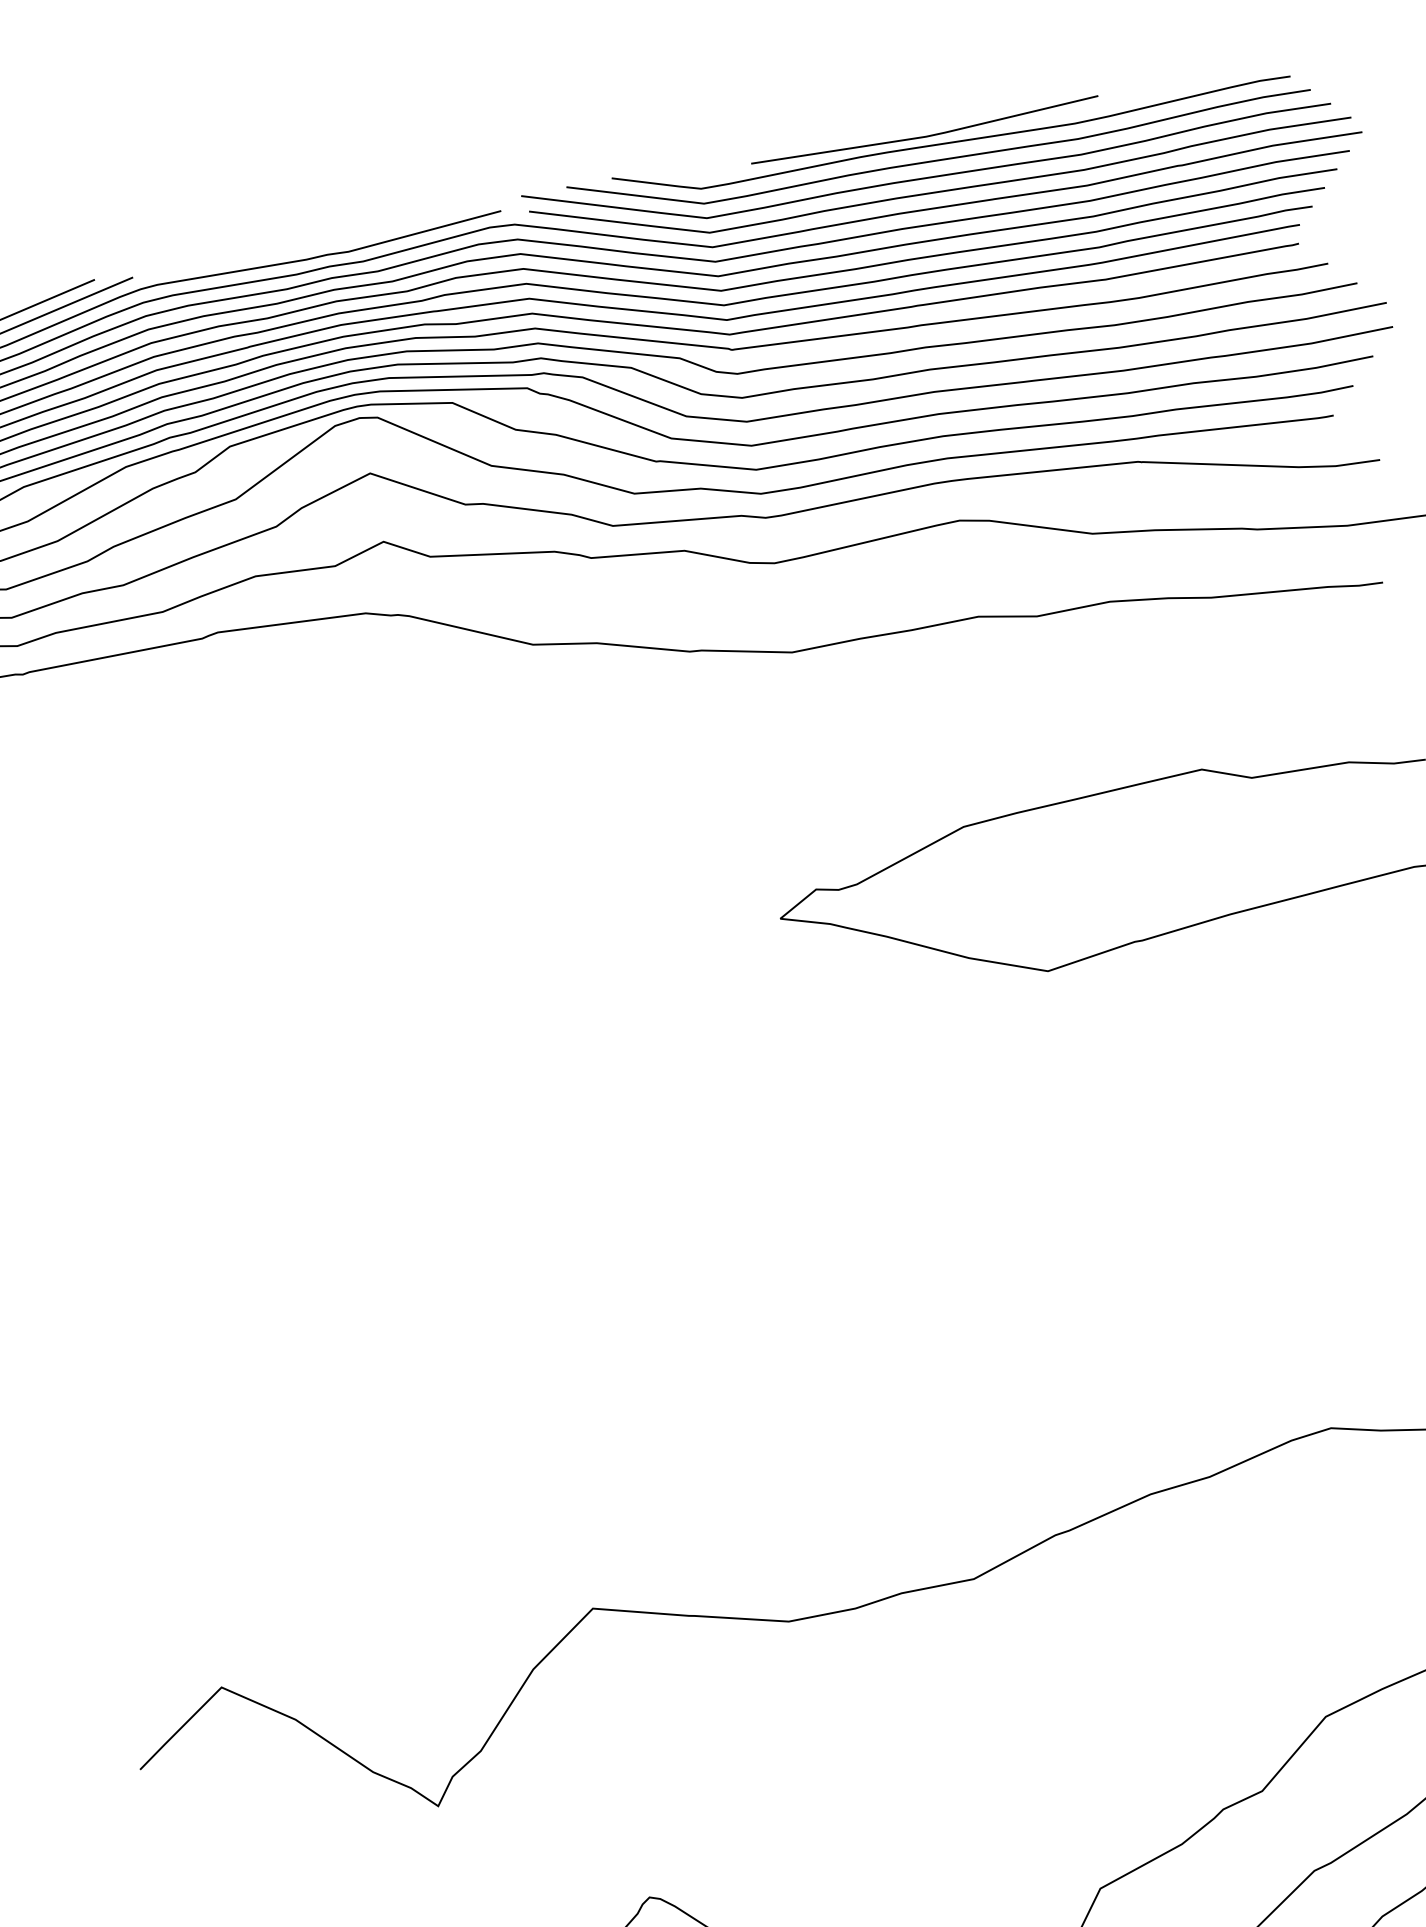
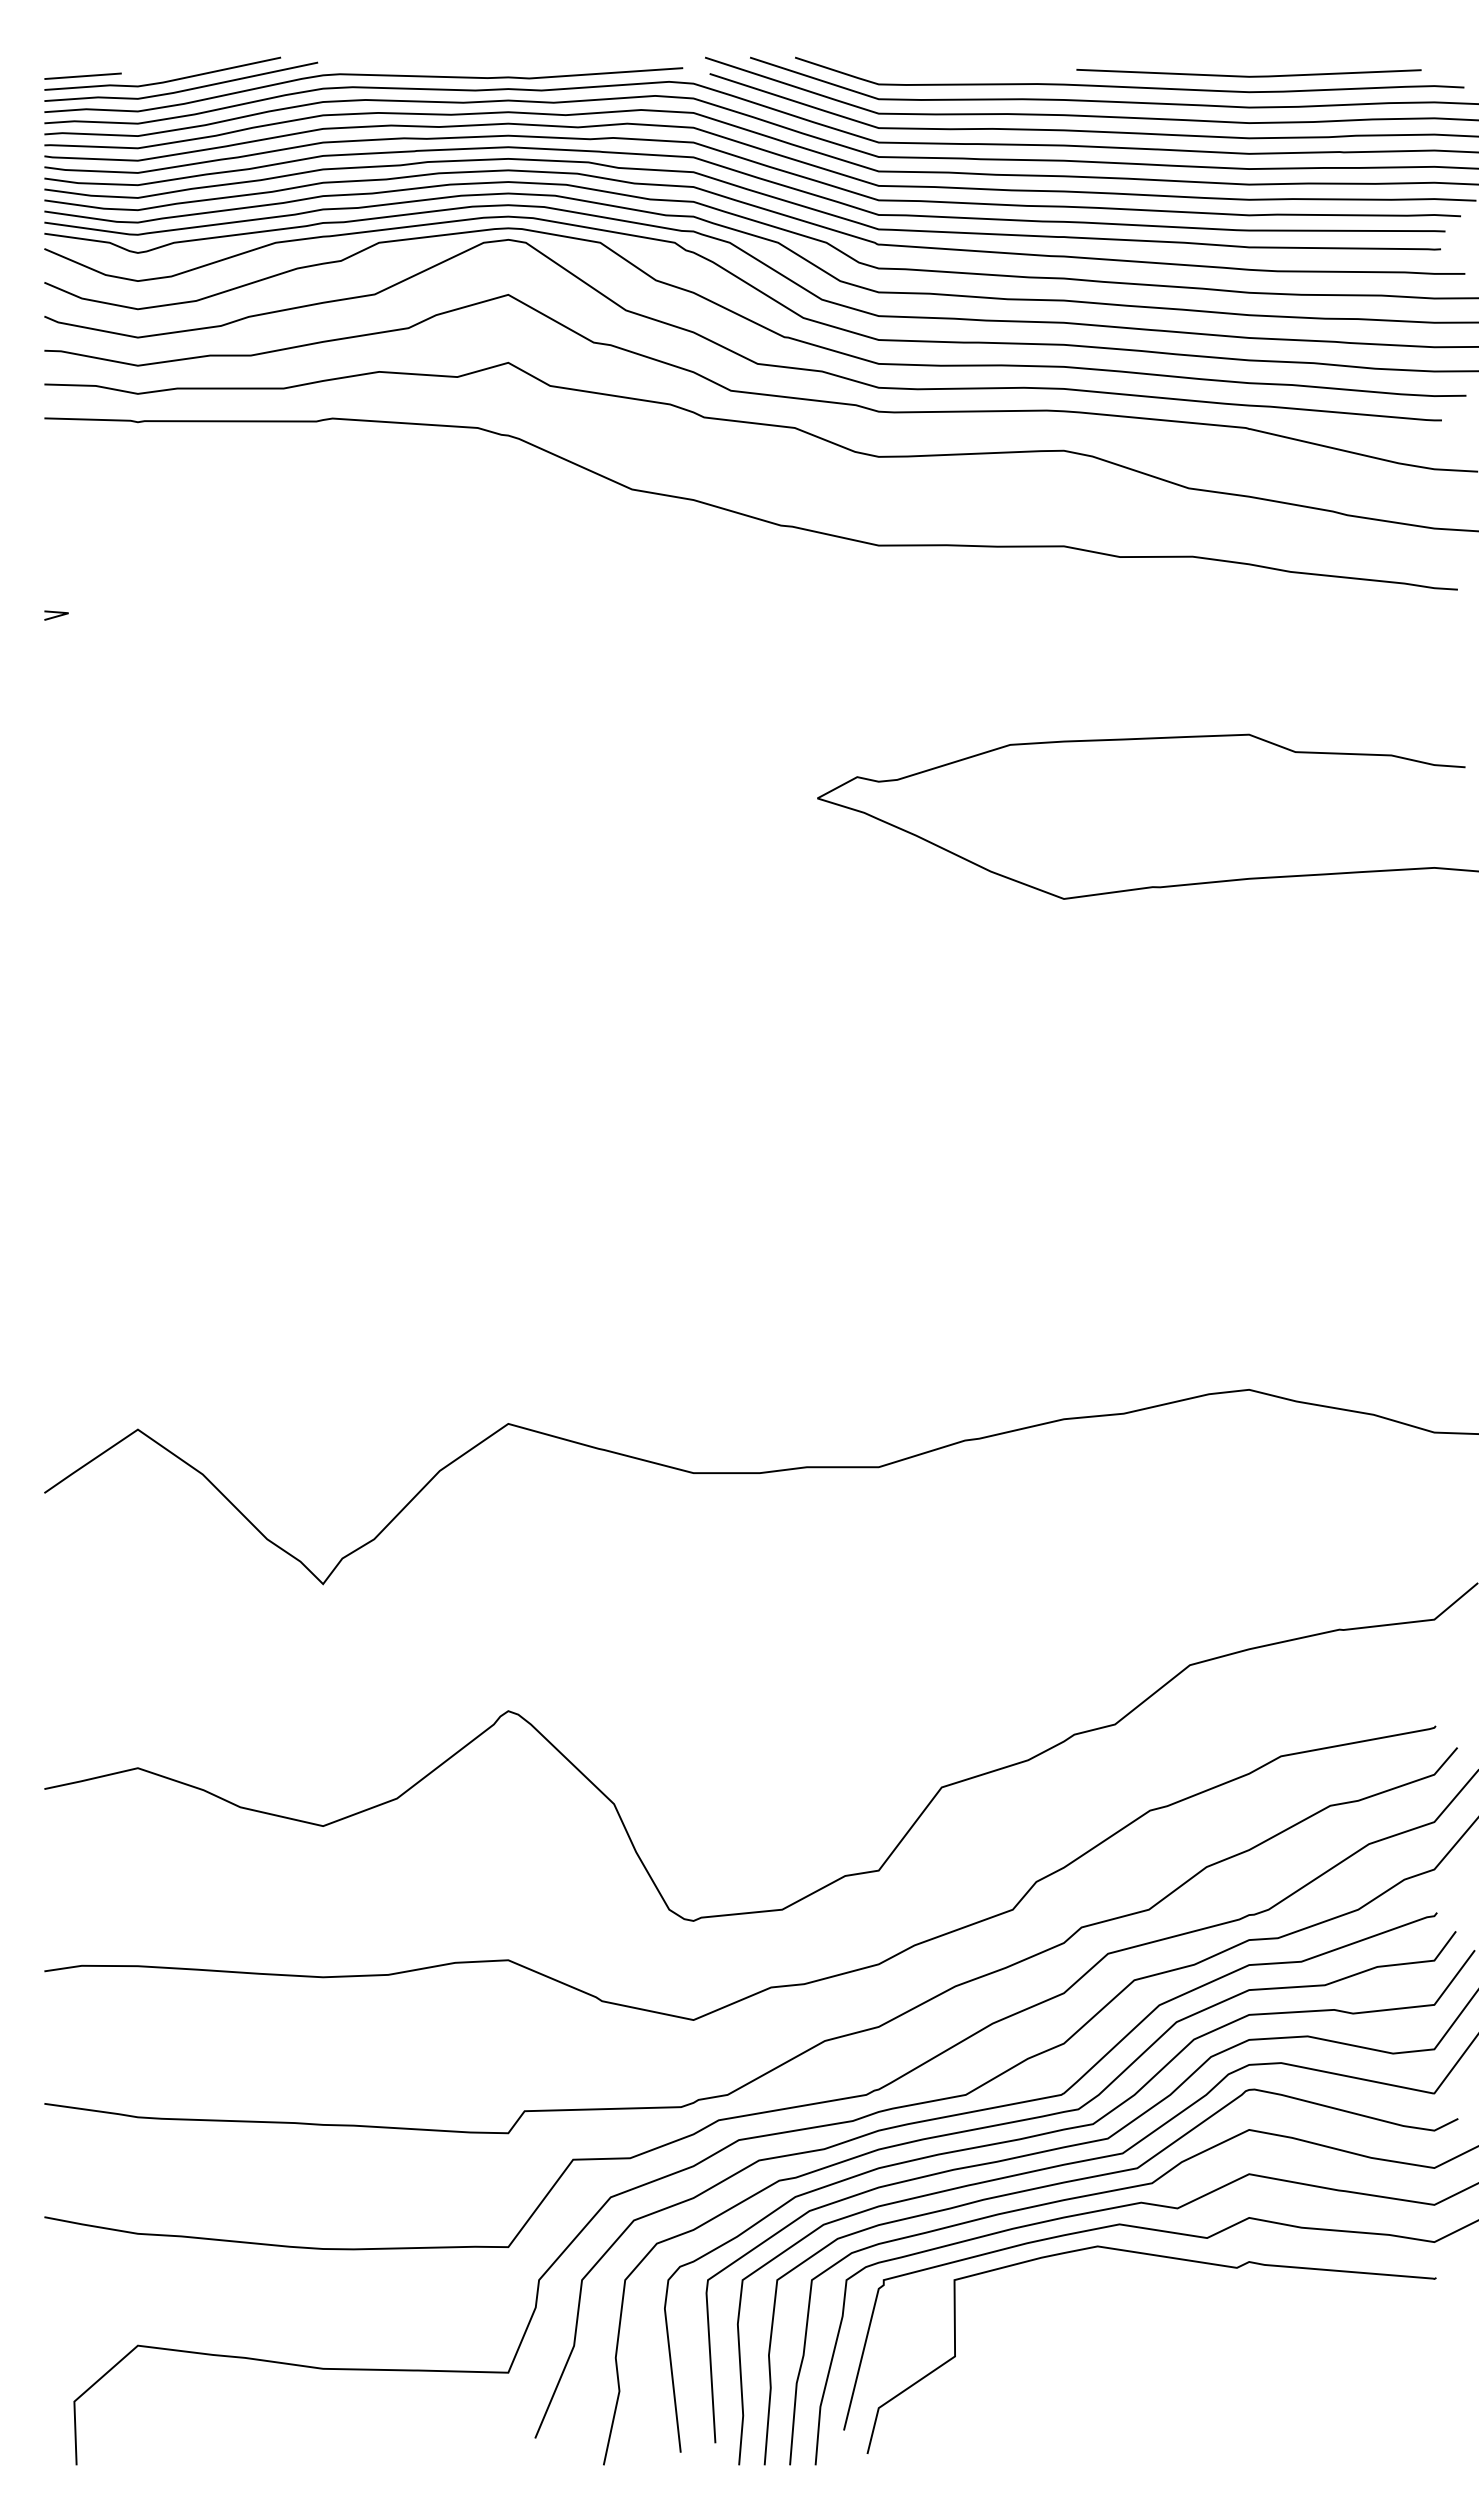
line: (925, 135) -> (1248, 75), moved

